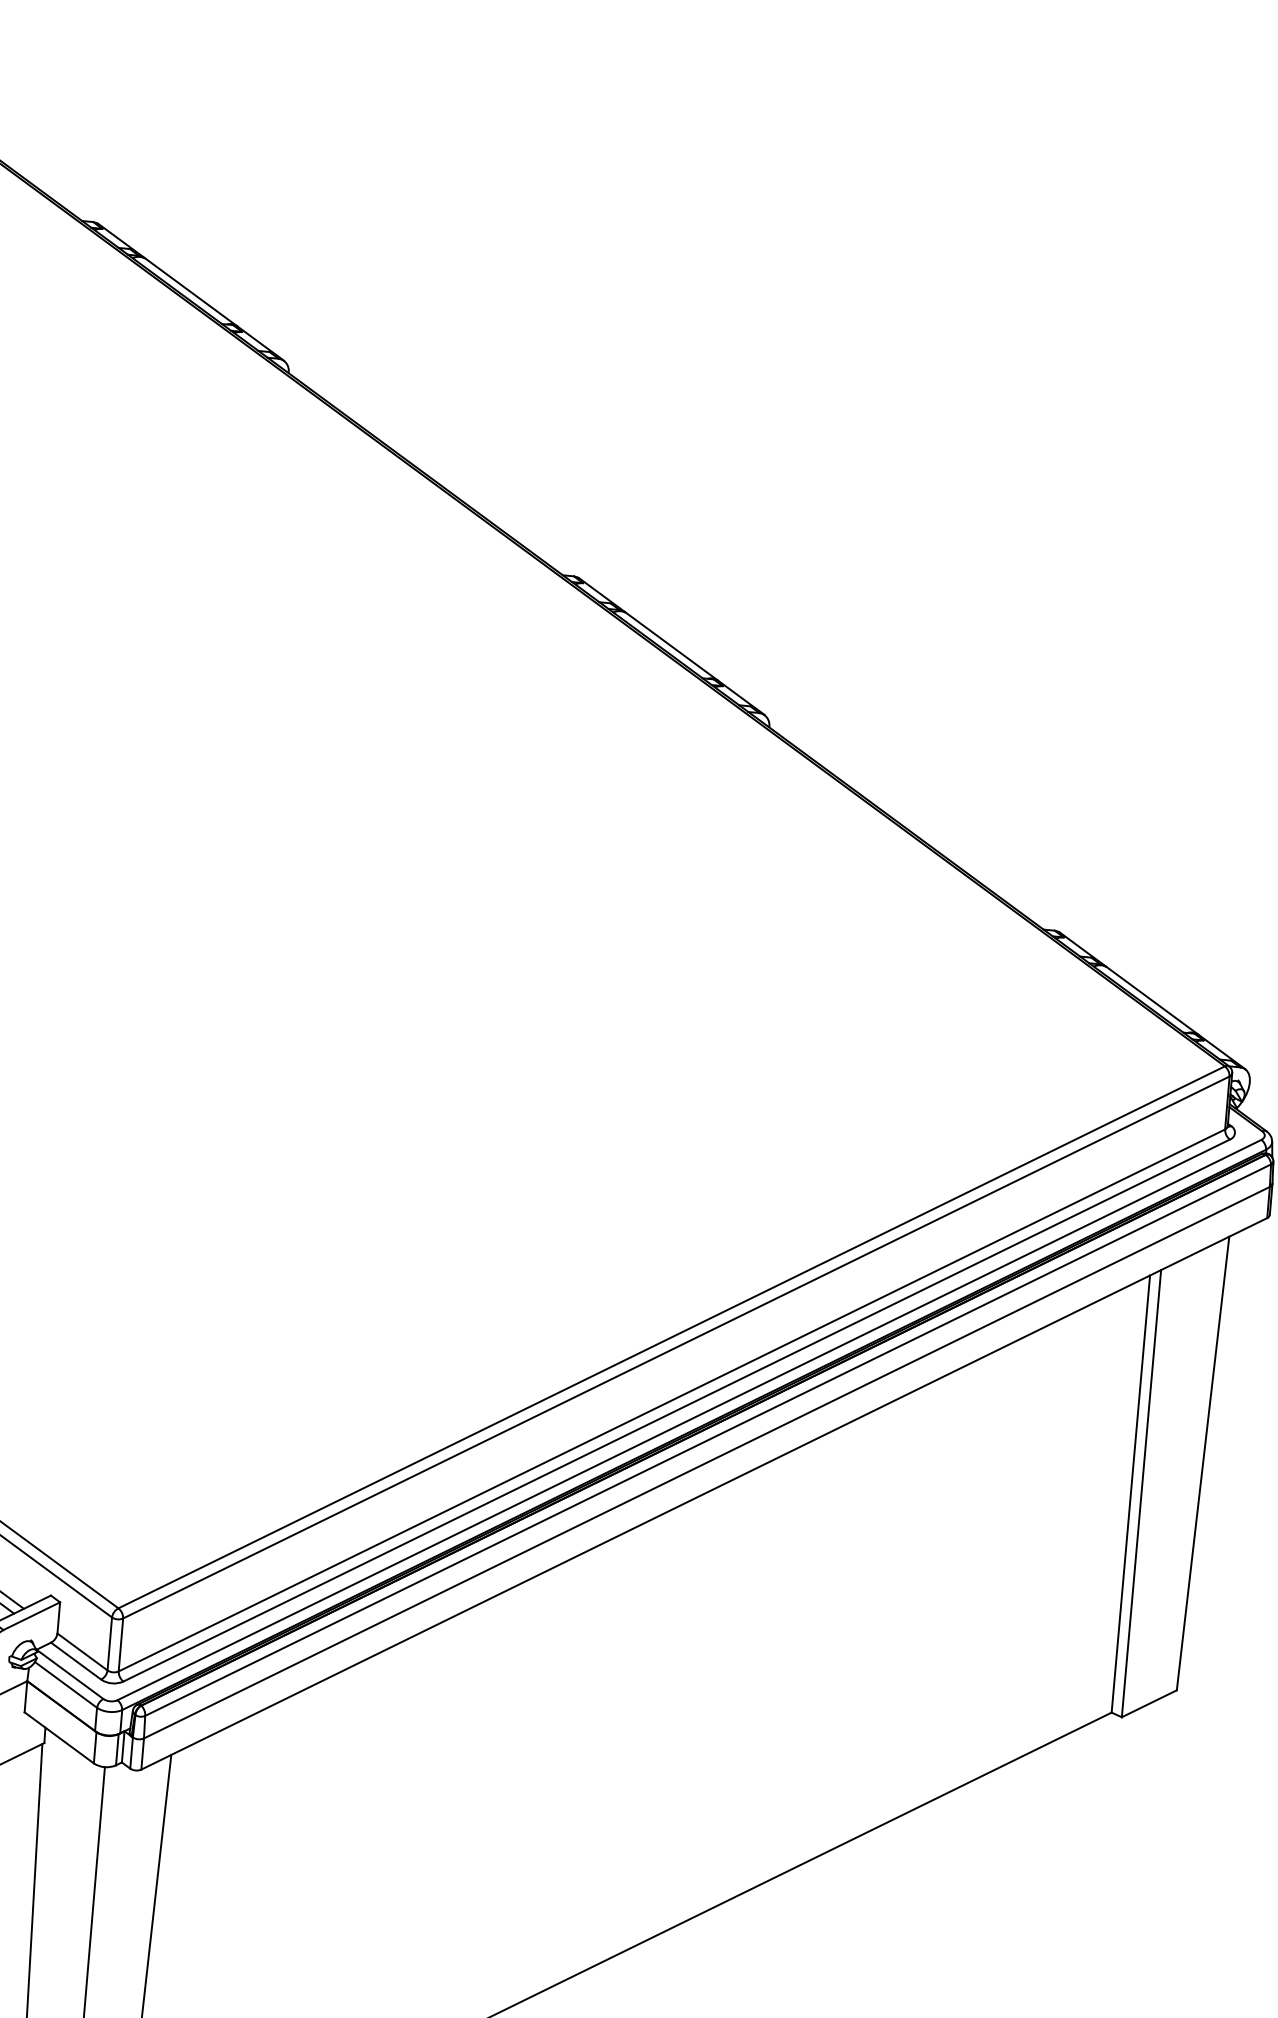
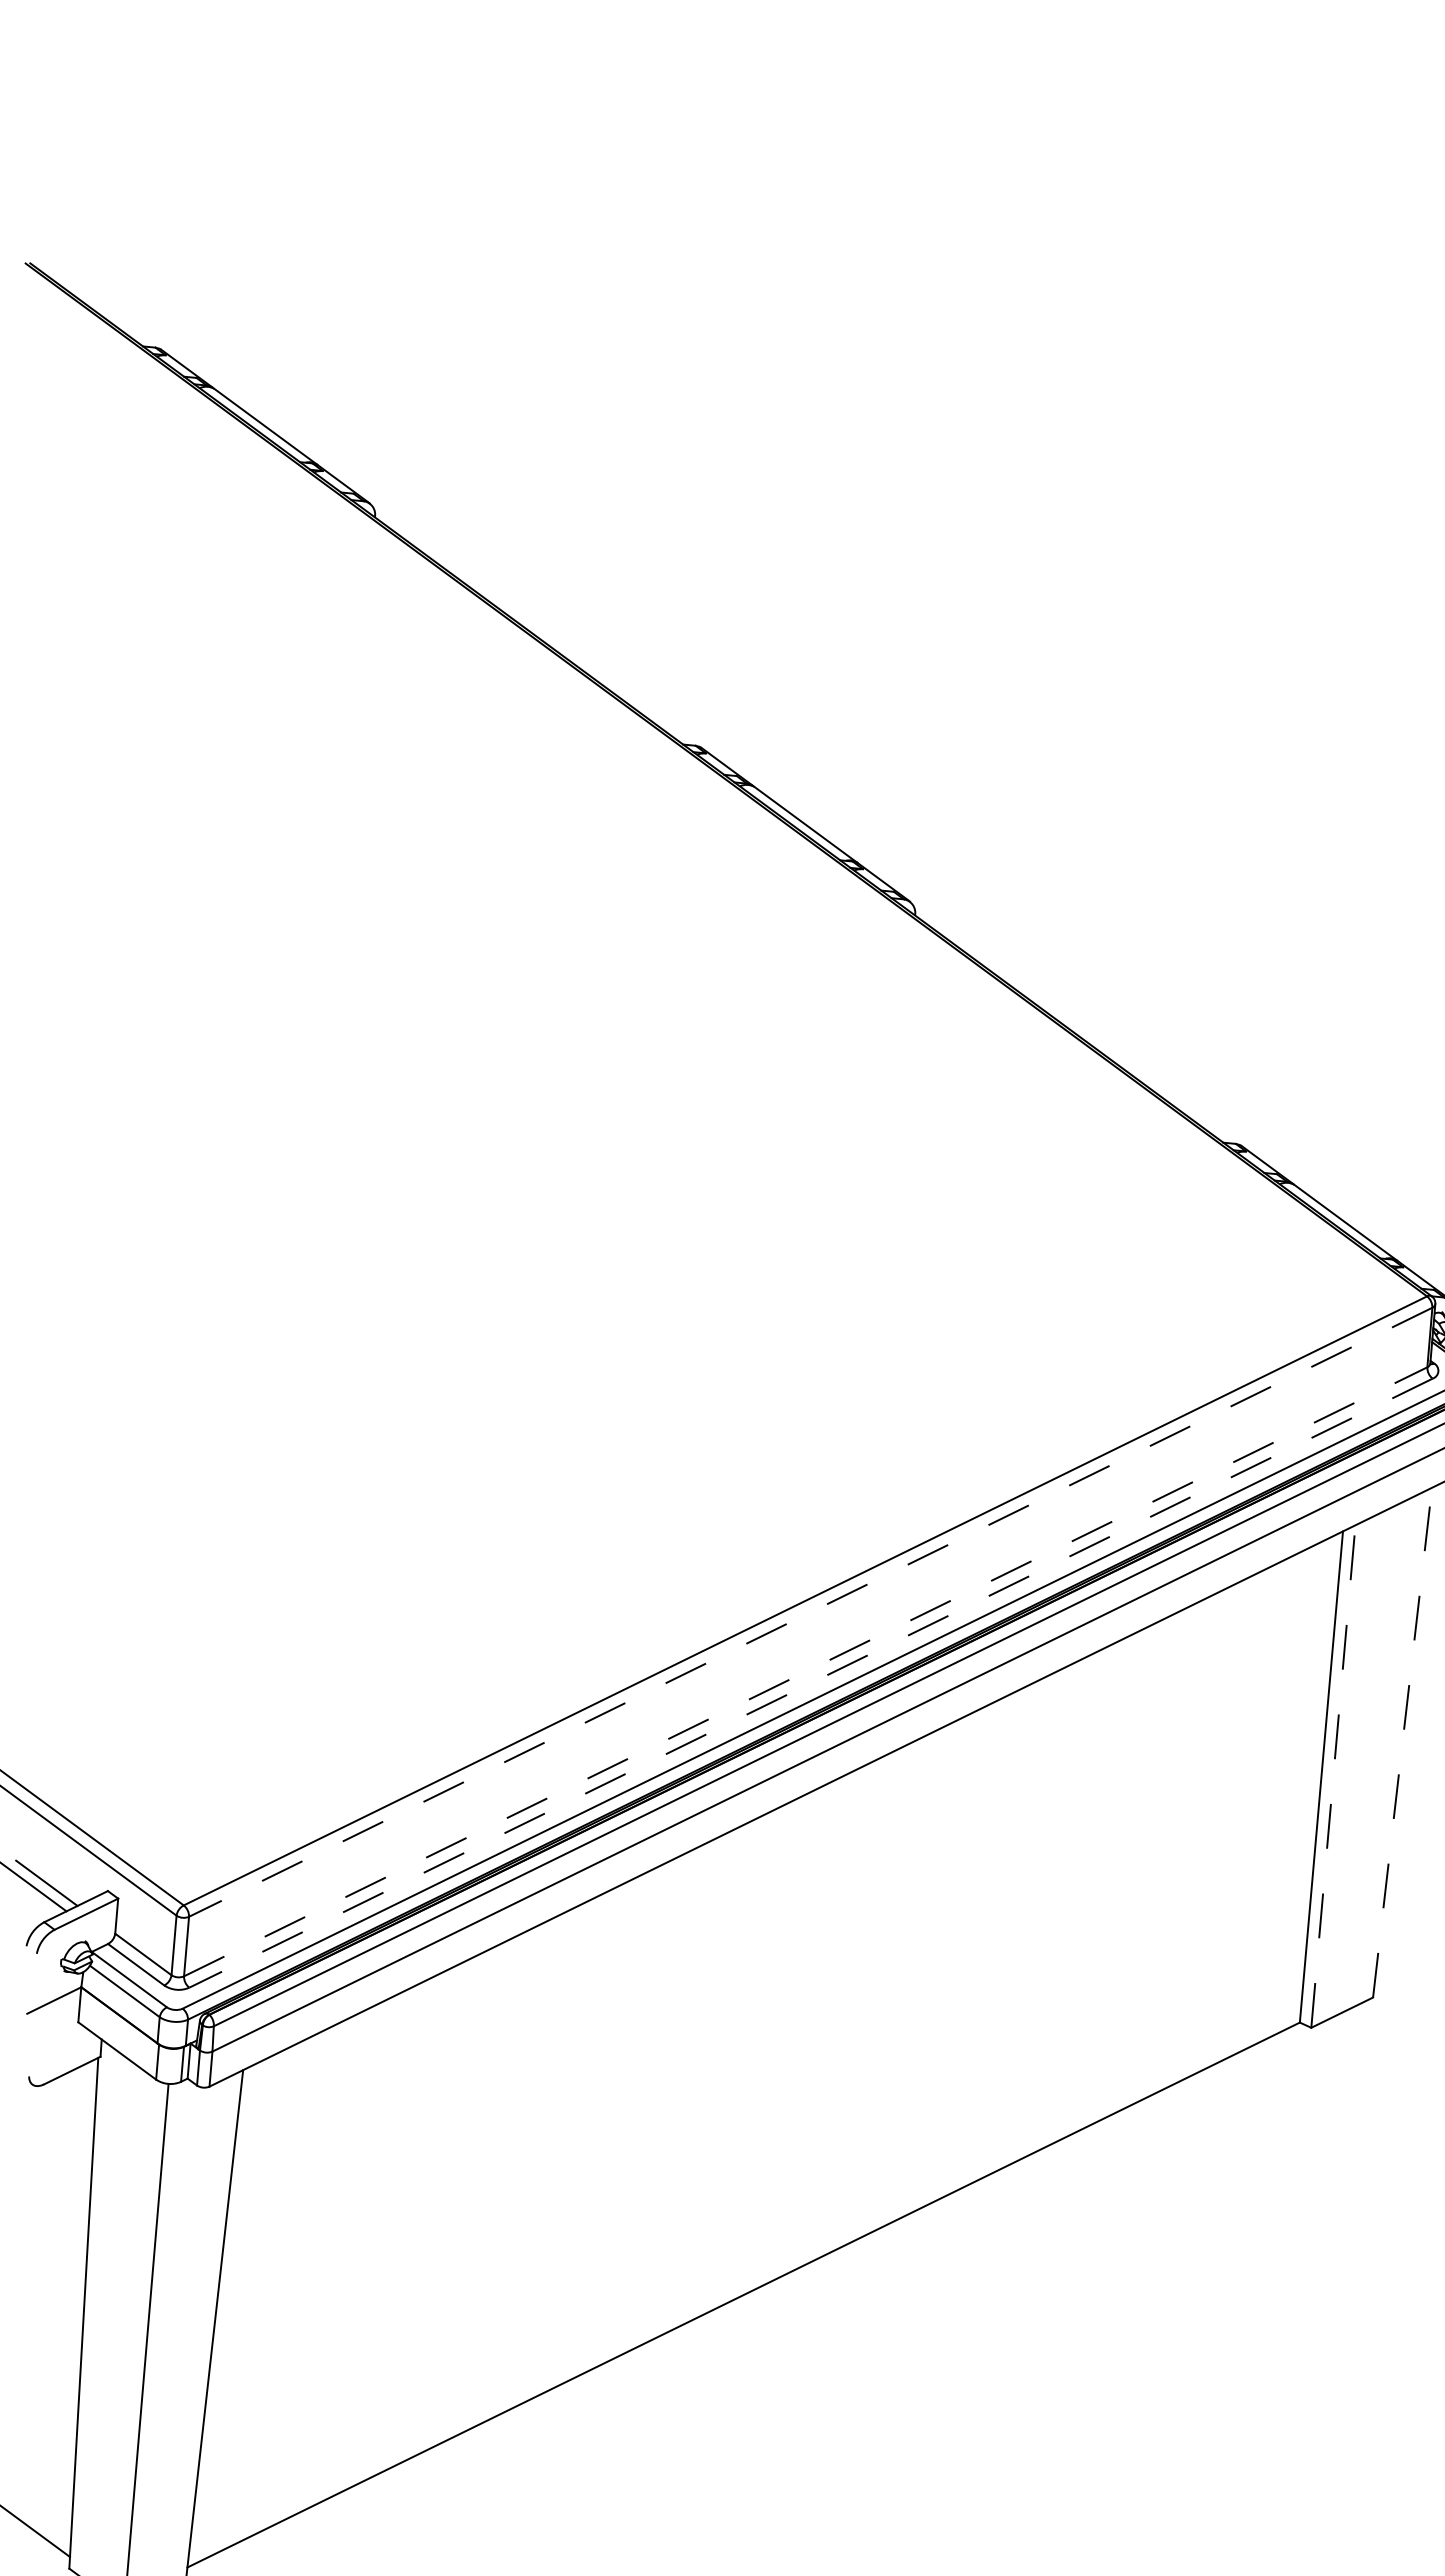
line: (676, 1347) -> (810, 1612), solid -> dashed
line: (672, 1400) -> (806, 1671), solid -> dashed
line: (676, 1410) -> (810, 1683), solid -> dashed
line: (1203, 1463) -> (1402, 1742), solid -> dashed
line: (1141, 1493) -> (1333, 1776), solid -> dashed

